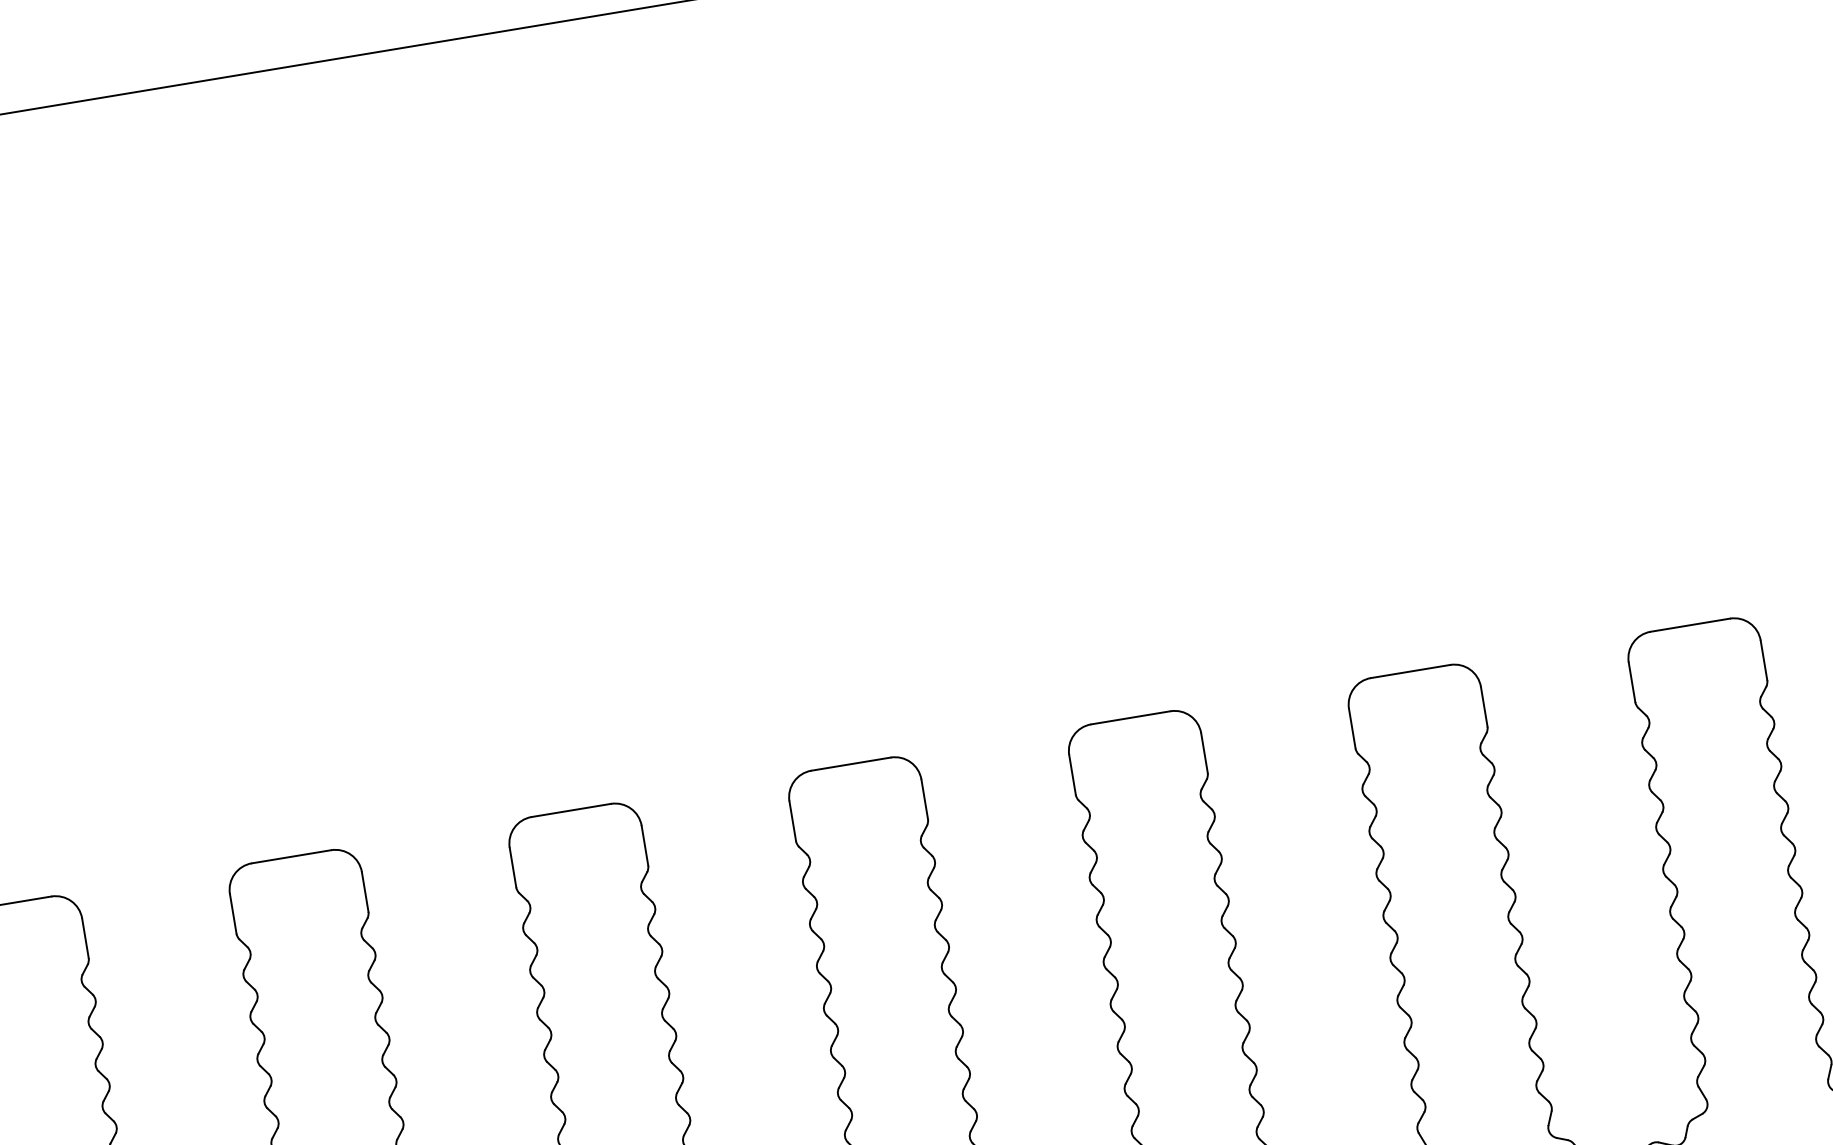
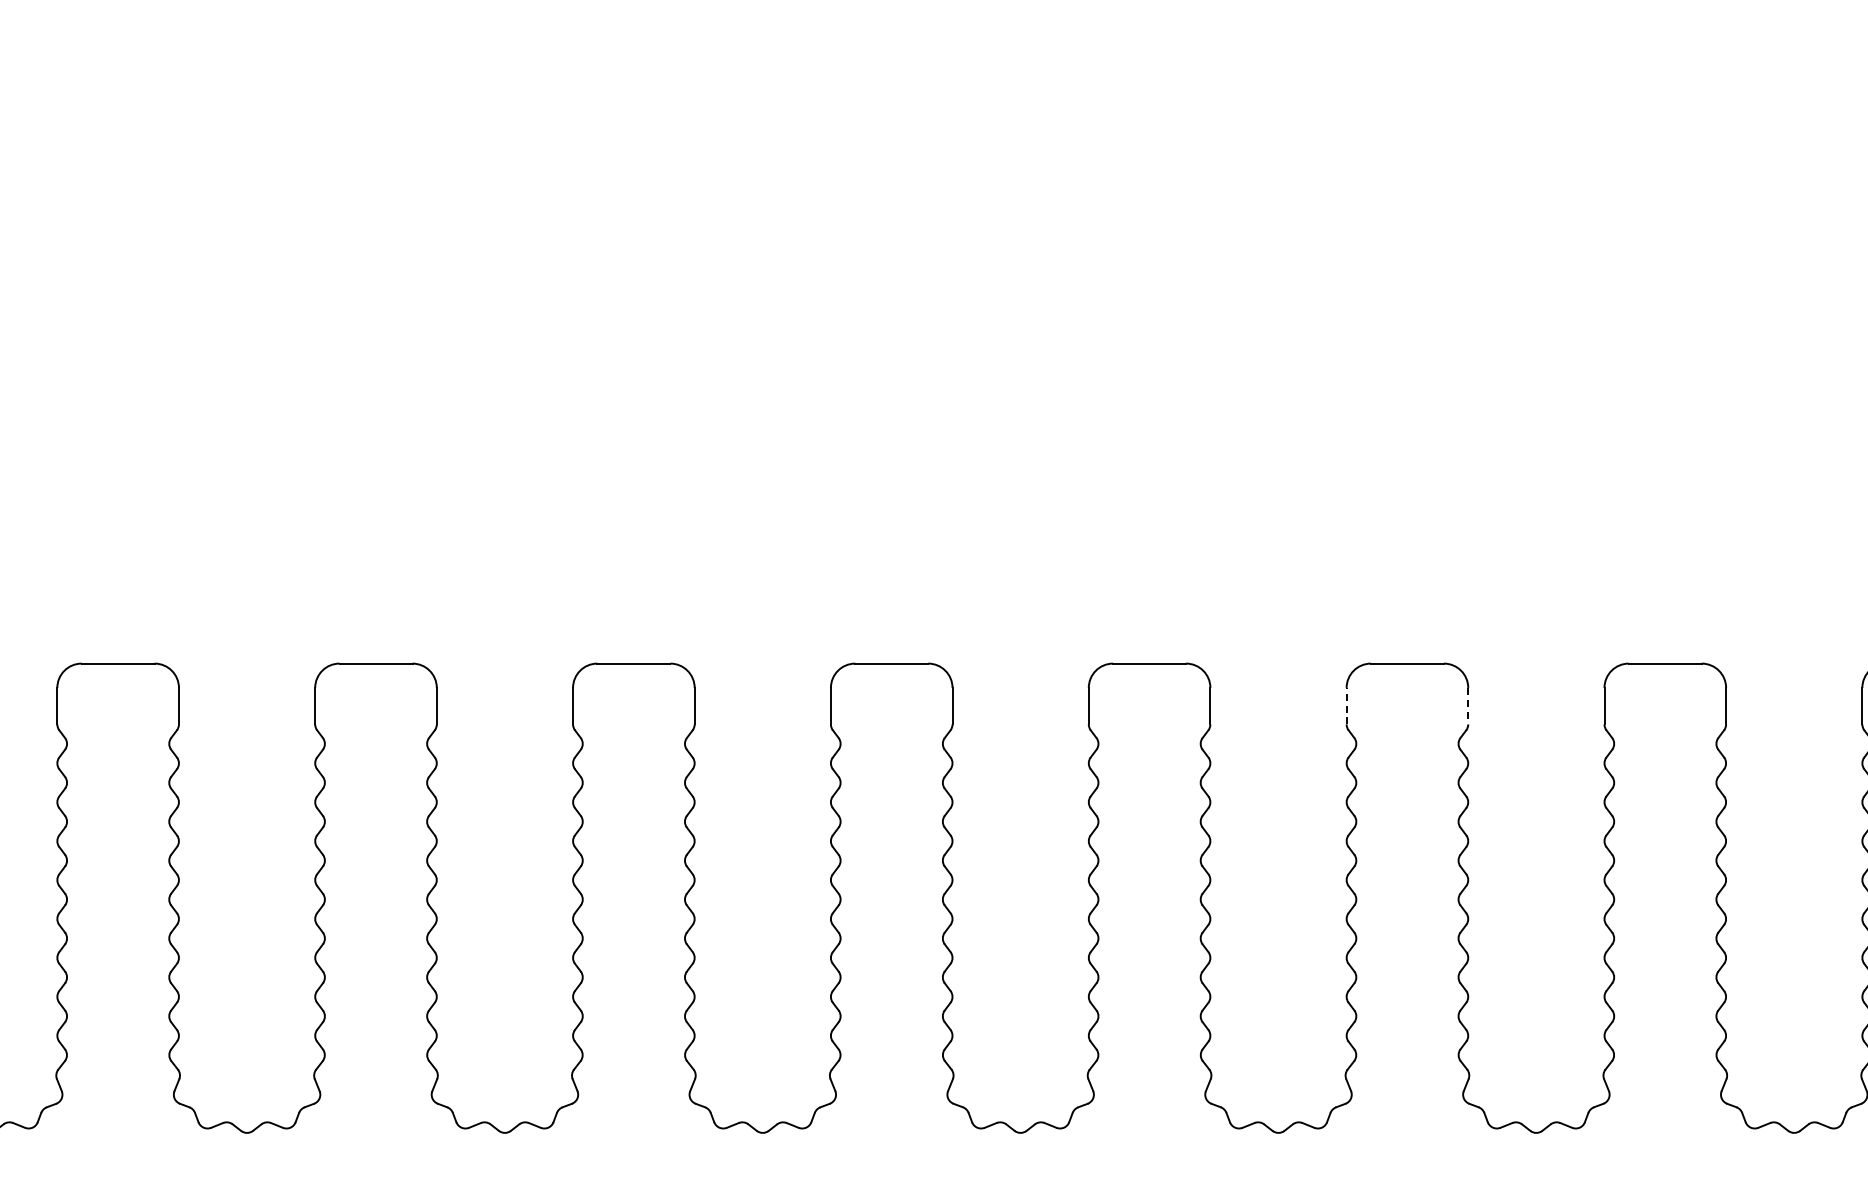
line: (1484, 707) -> (1468, 706), solid -> dashed
line: (1352, 727) -> (1346, 705), solid -> dashed

